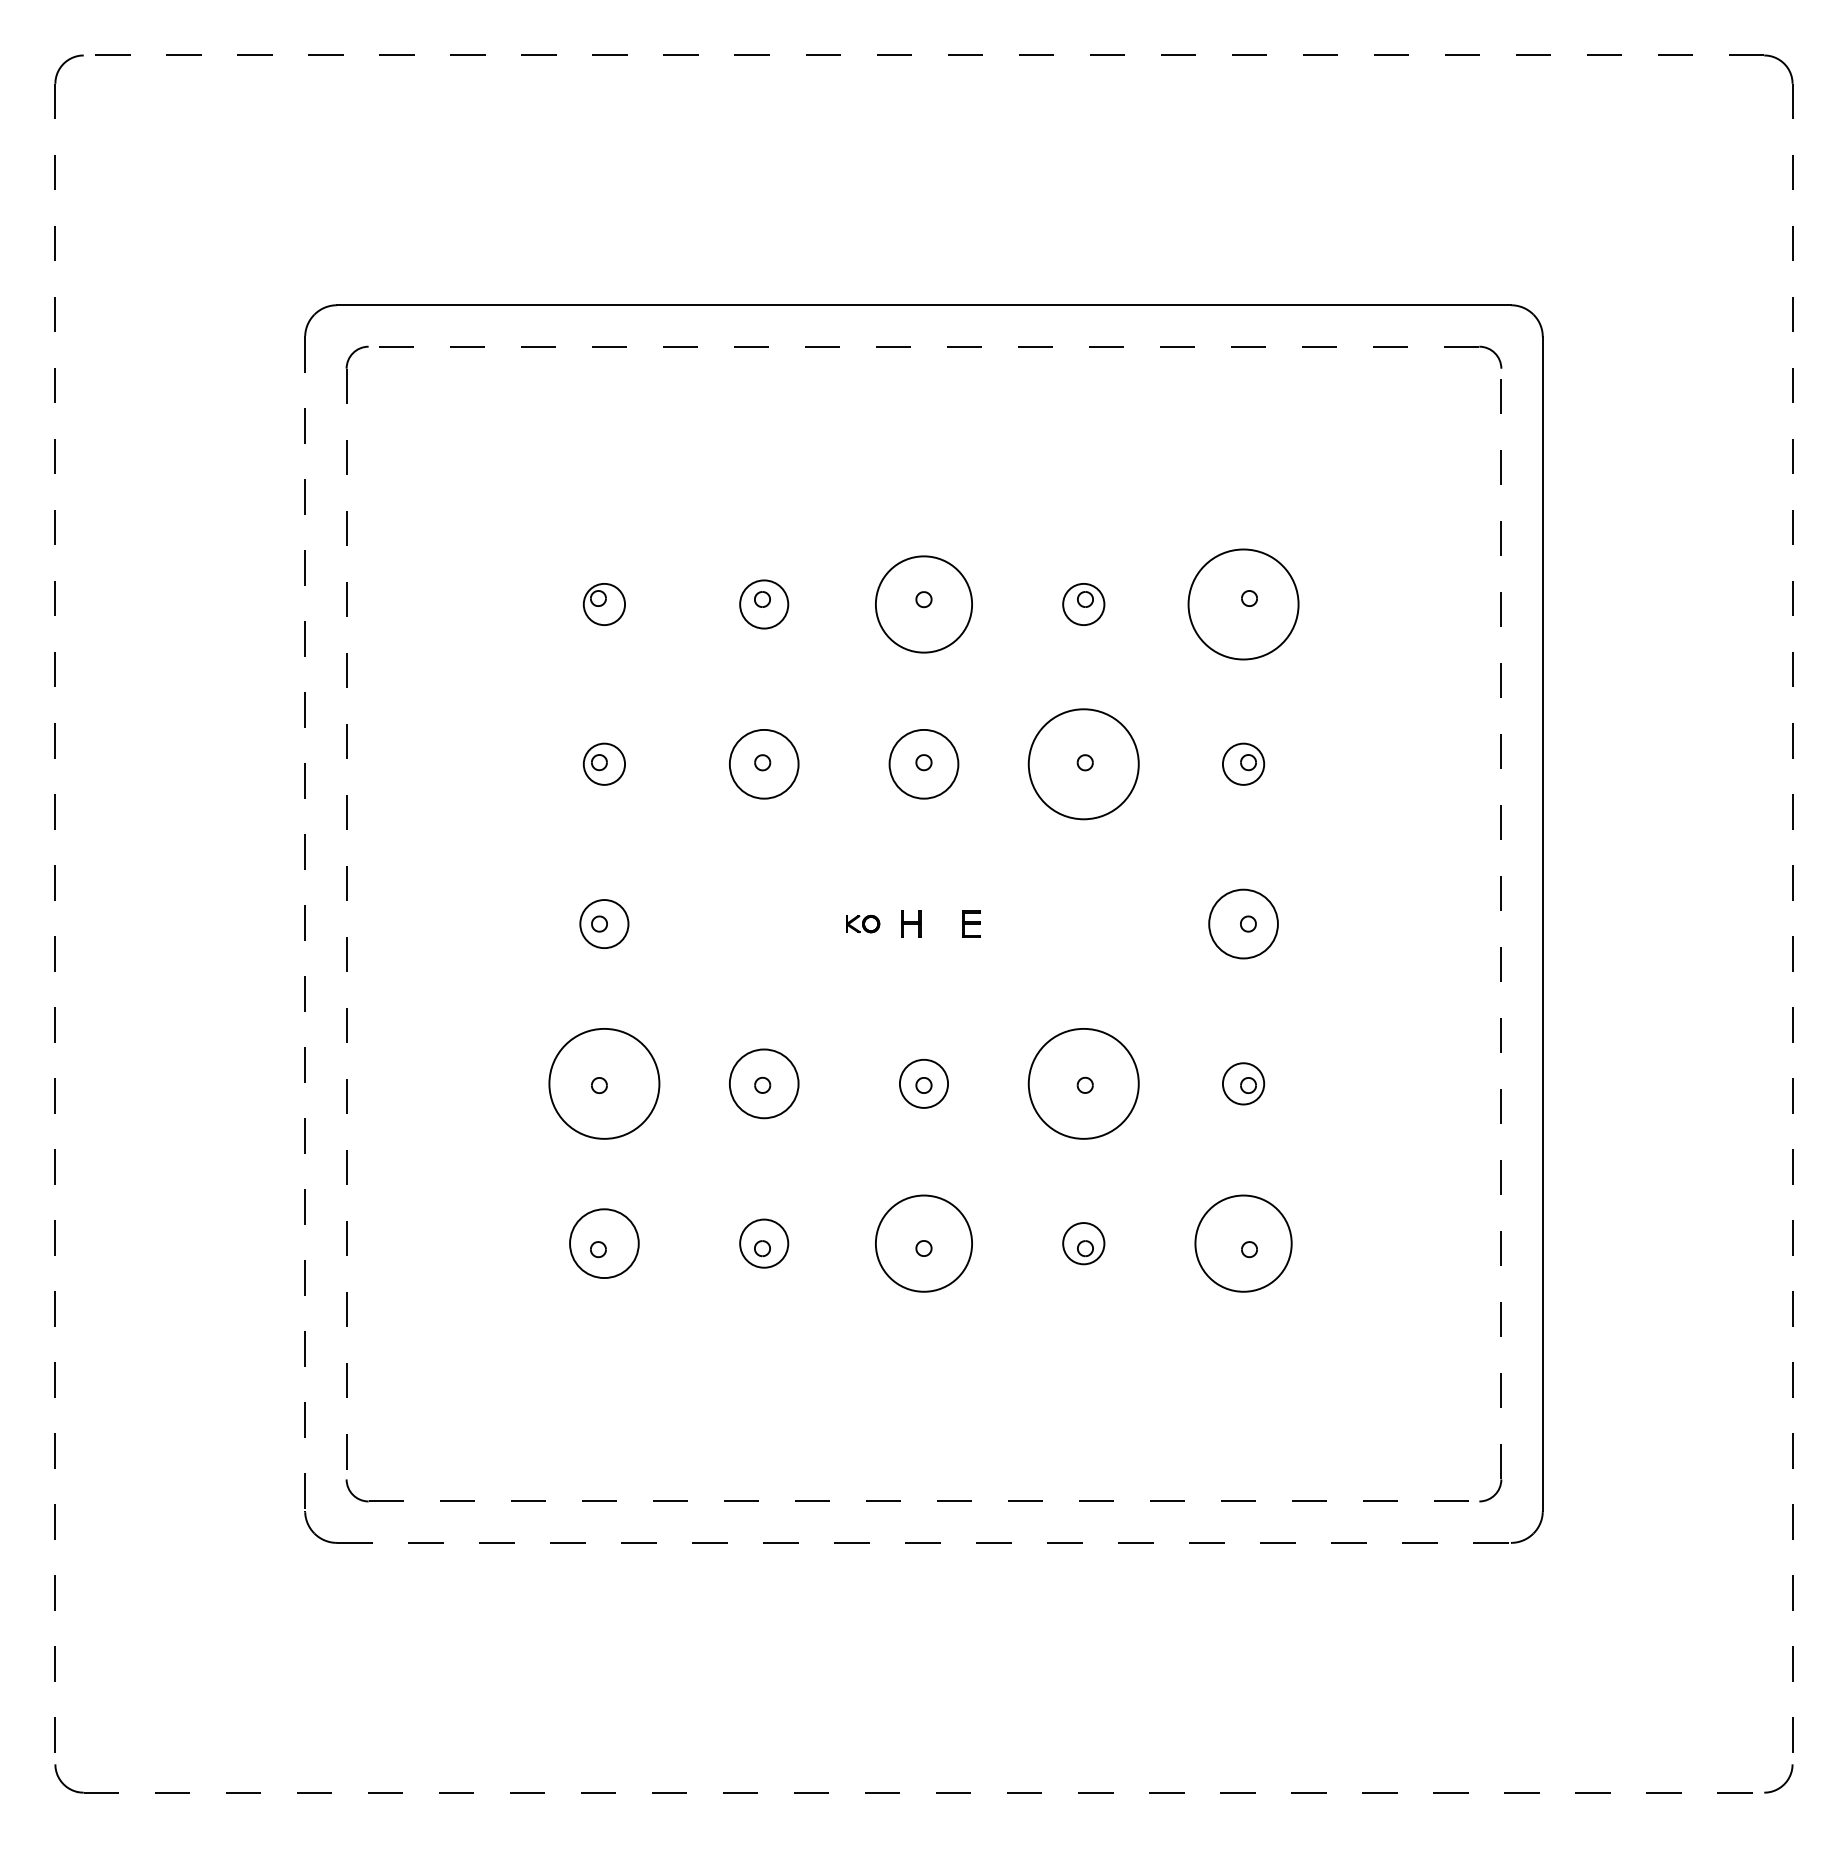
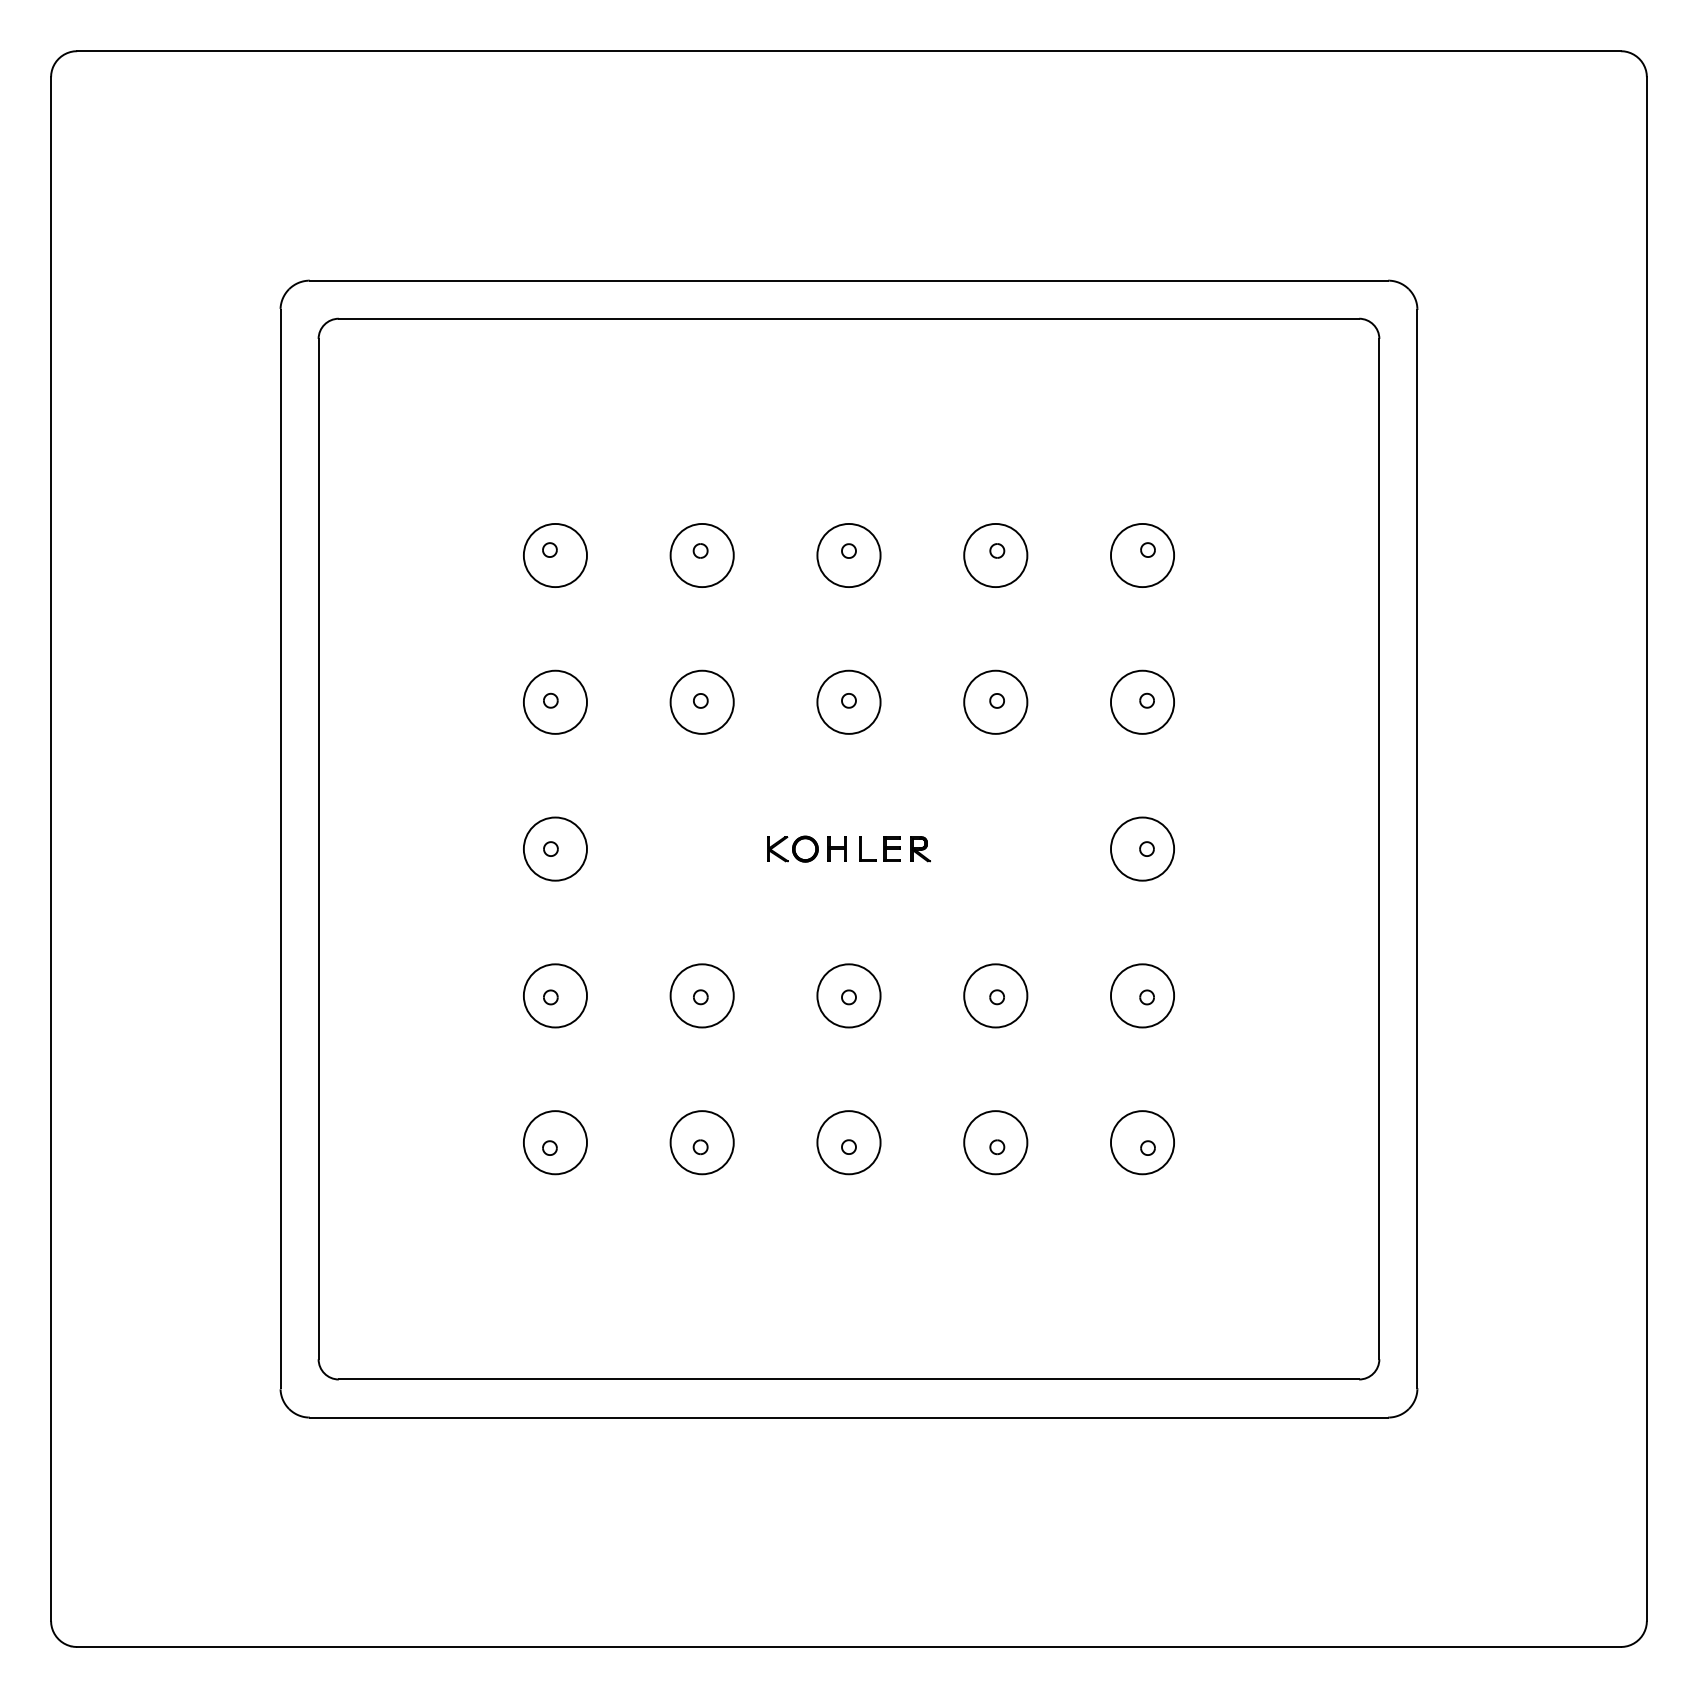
line: (923, 55) -> (848, 51), dashed -> solid
line: (923, 346) -> (848, 318), dashed -> solid
circle: (604, 604) -> (555, 555), size x1.67
circle: (763, 604) -> (701, 555), size x1.43
circle: (923, 604) -> (848, 555), size x0.71
circle: (1083, 604) -> (995, 555), size x1.67
circle: (1243, 604) -> (1142, 555), size x0.62
circle: (604, 763) -> (555, 701), size x1.67
circle: (1083, 763) -> (995, 701), size x0.62
circle: (1243, 763) -> (1142, 701), size x1.67
circle: (604, 923) -> (555, 848), size x1.43
part: (862, 923) -> (792, 848), size x1.67
part: (943, 923) -> (866, 848), added
line: (1501, 923) -> (1379, 848), dashed -> solid
line: (55, 924) -> (51, 849), dashed -> solid
line: (305, 924) -> (280, 849), dashed -> solid
line: (346, 924) -> (318, 849), dashed -> solid
part: (1002, 924) -> (921, 849), added
line: (1792, 924) -> (1646, 849), dashed -> solid
circle: (604, 1083) -> (555, 995), size x0.62
circle: (923, 1083) -> (848, 995), size x1.43
circle: (1083, 1083) -> (995, 995), size x0.62
circle: (1243, 1083) -> (1142, 995), size x1.67
circle: (763, 1243) -> (701, 1142), size x1.43
circle: (923, 1243) -> (848, 1142), size x0.71
circle: (1083, 1243) -> (995, 1142), size x1.67
circle: (1243, 1243) -> (1142, 1142), size x0.71
line: (924, 1501) -> (849, 1379), dashed -> solid
line: (924, 1542) -> (849, 1417), dashed -> solid
line: (924, 1792) -> (849, 1646), dashed -> solid

